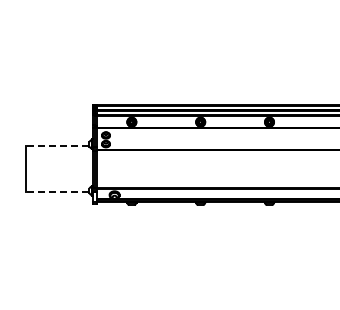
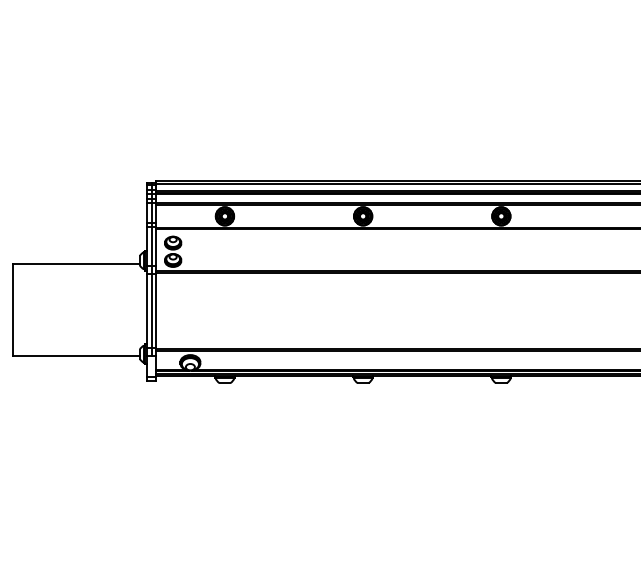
line: (57, 145) -> (75, 263), dashed -> solid
line: (57, 191) -> (75, 355), dashed -> solid

